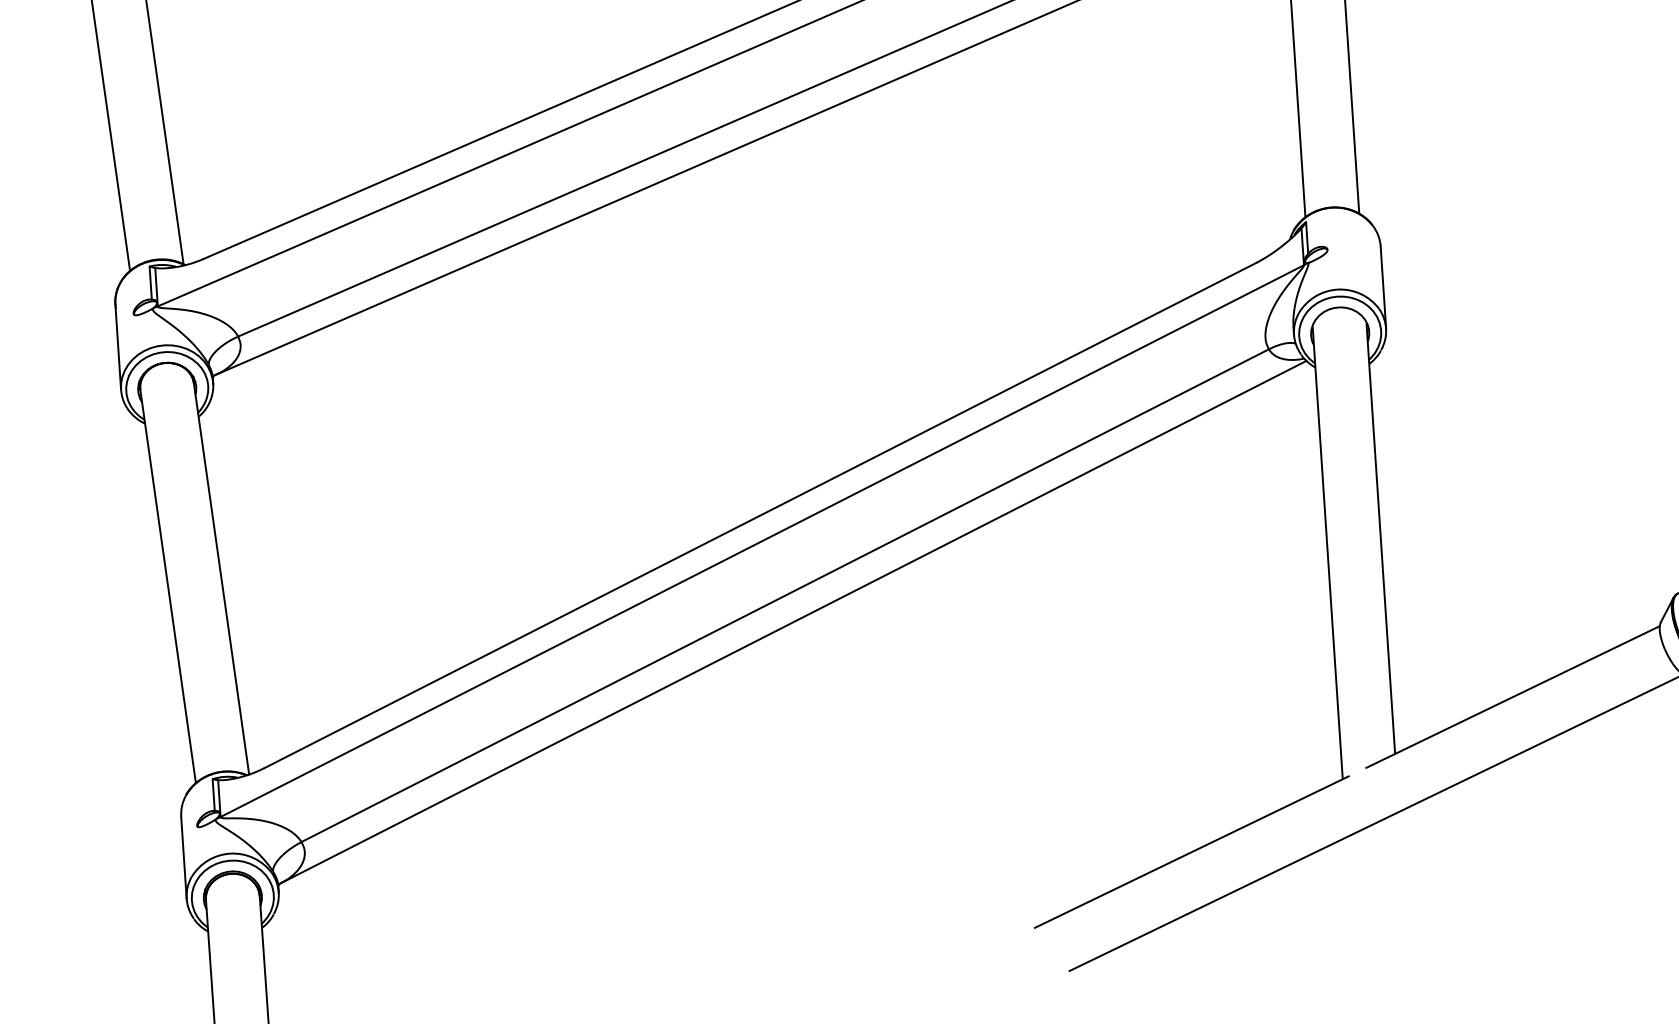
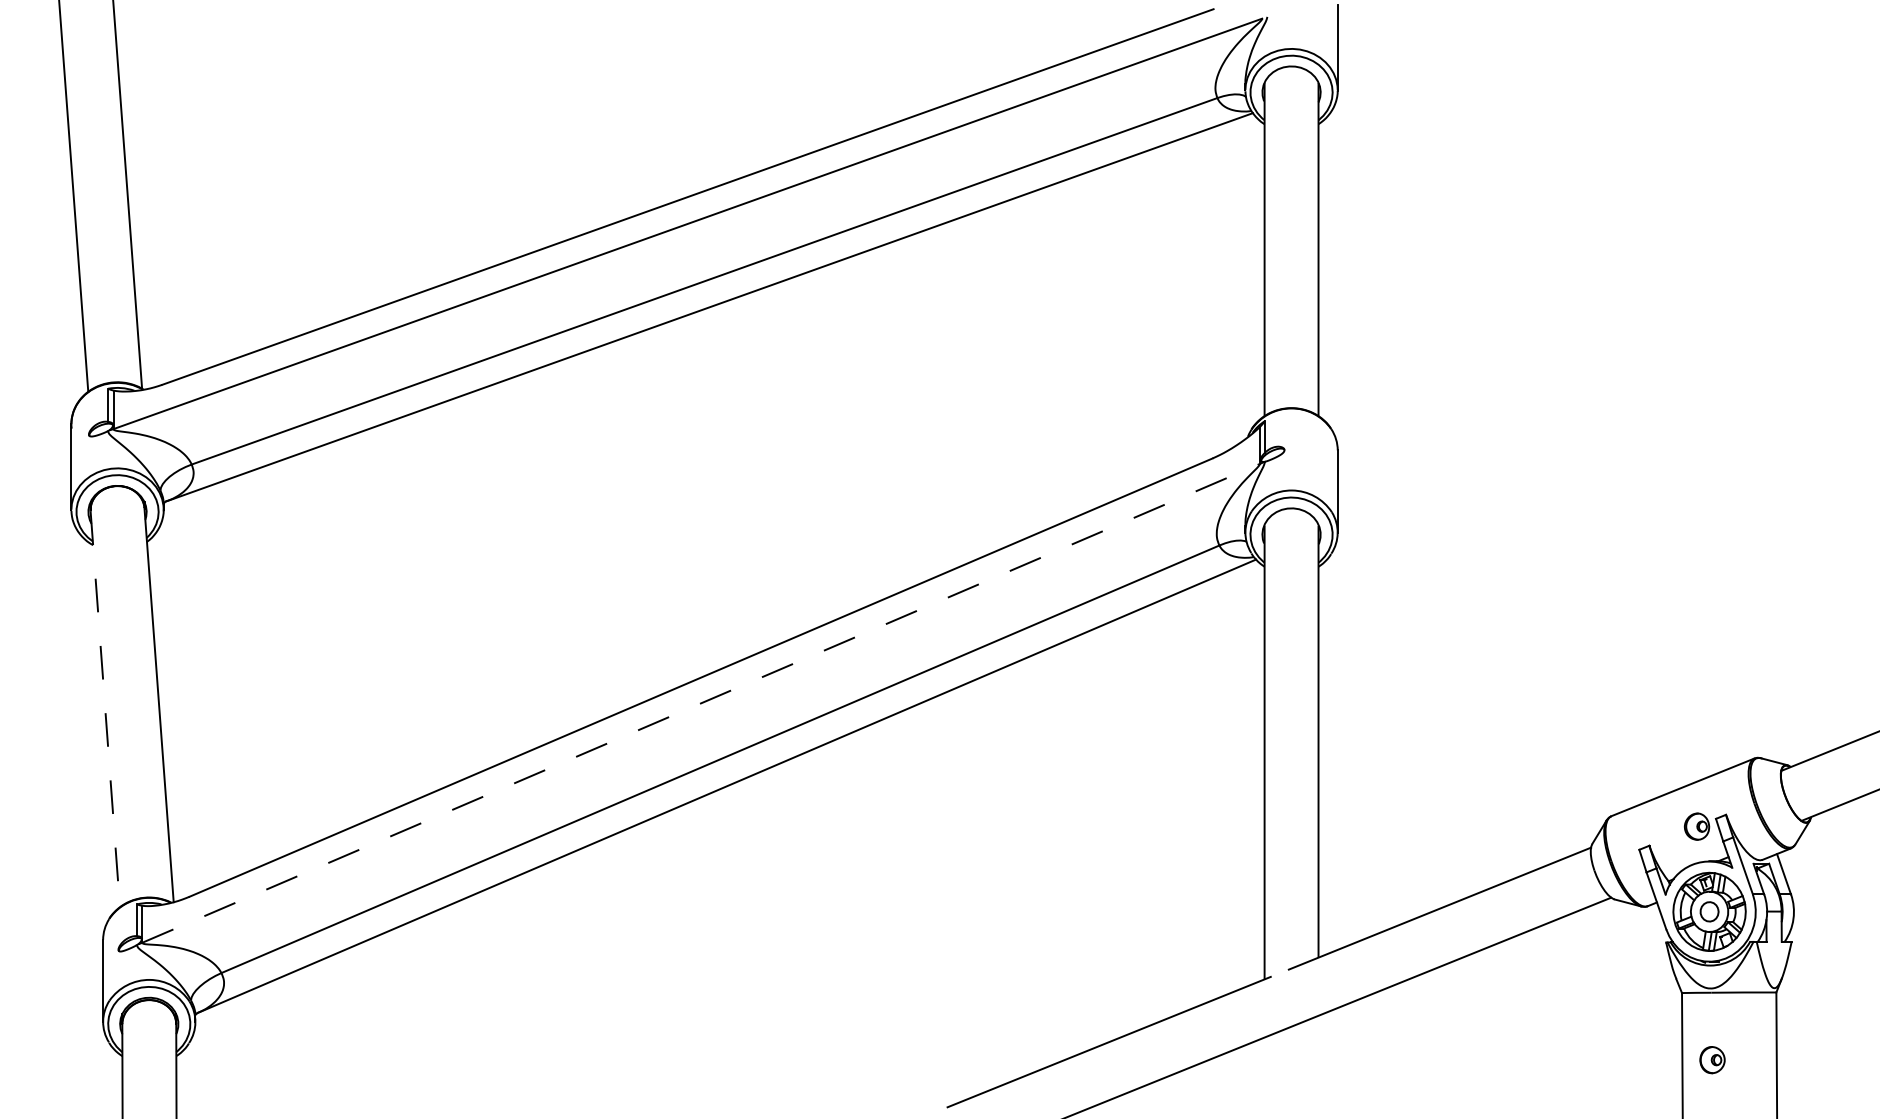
line: (762, 541) -> (701, 703), solid -> dashed
line: (168, 586) -> (105, 709), solid -> dashed

